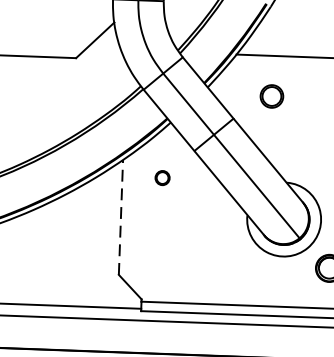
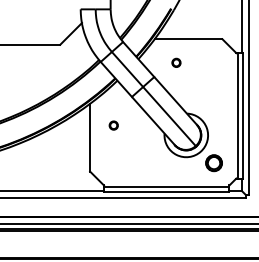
part: (272, 95) -> (176, 62), size x0.62
part: (162, 177) -> (113, 125), moved
line: (121, 217) -> (90, 137), dashed -> solid

